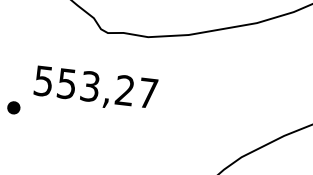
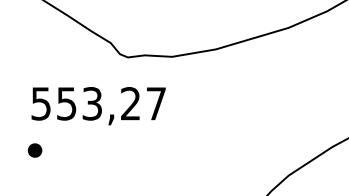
text: (95, 89) -> (98, 106), moved

